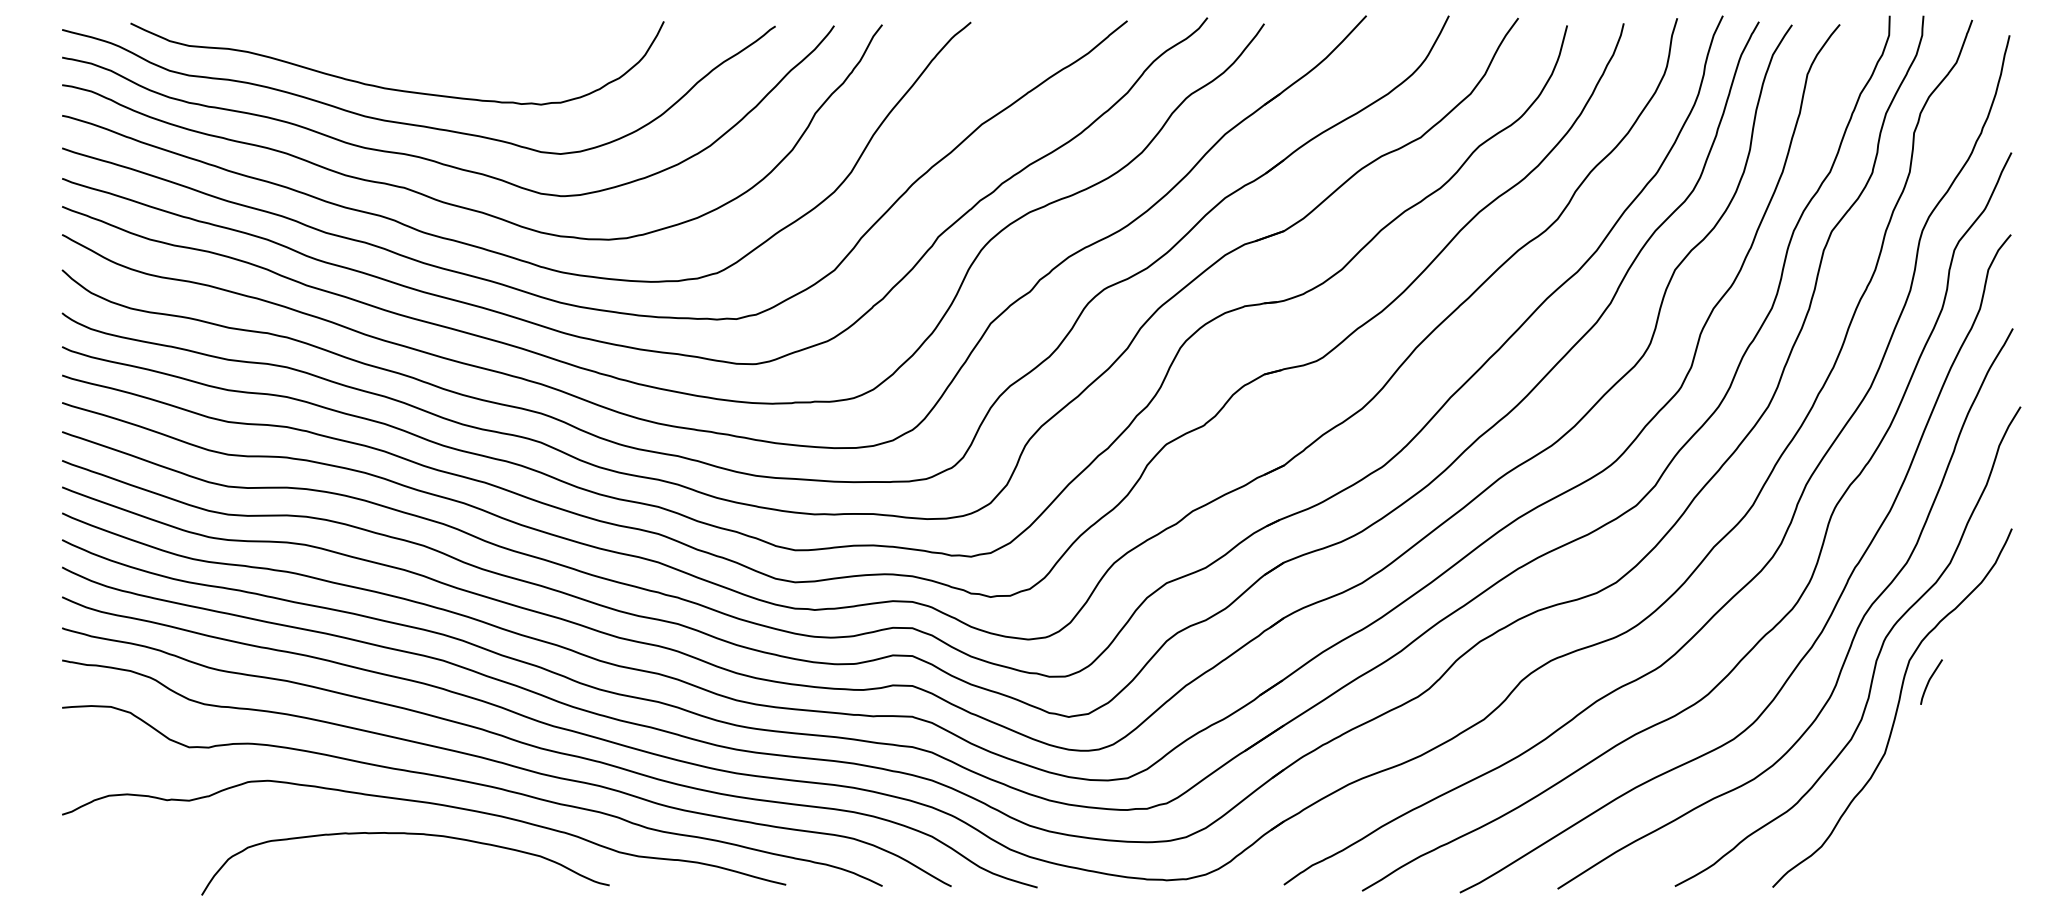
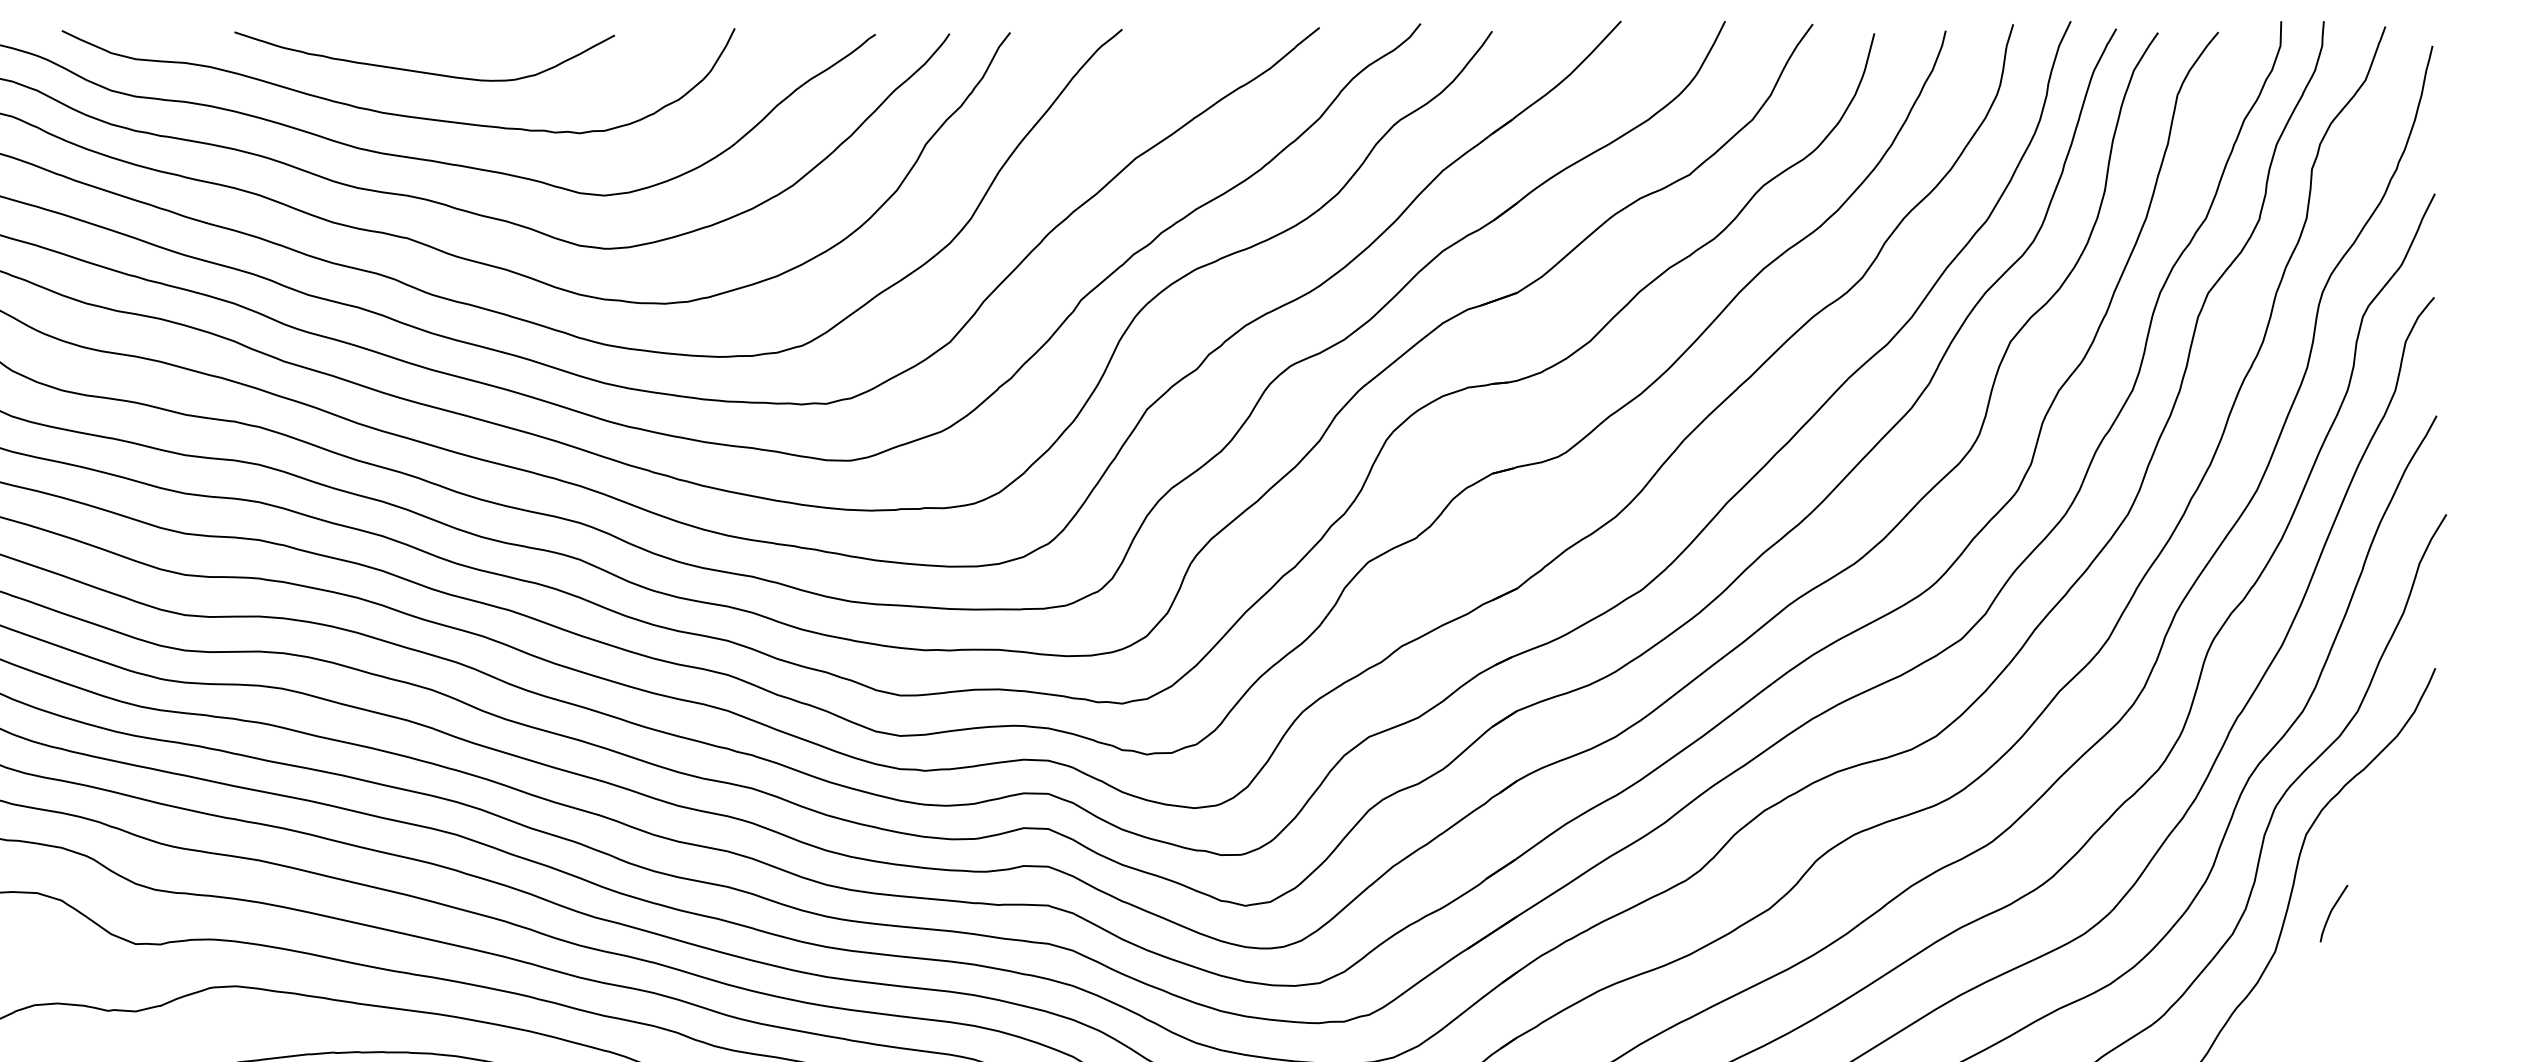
curve: (418, 55) -> (425, 71), added
curve: (1930, 680) -> (2332, 911), moved

